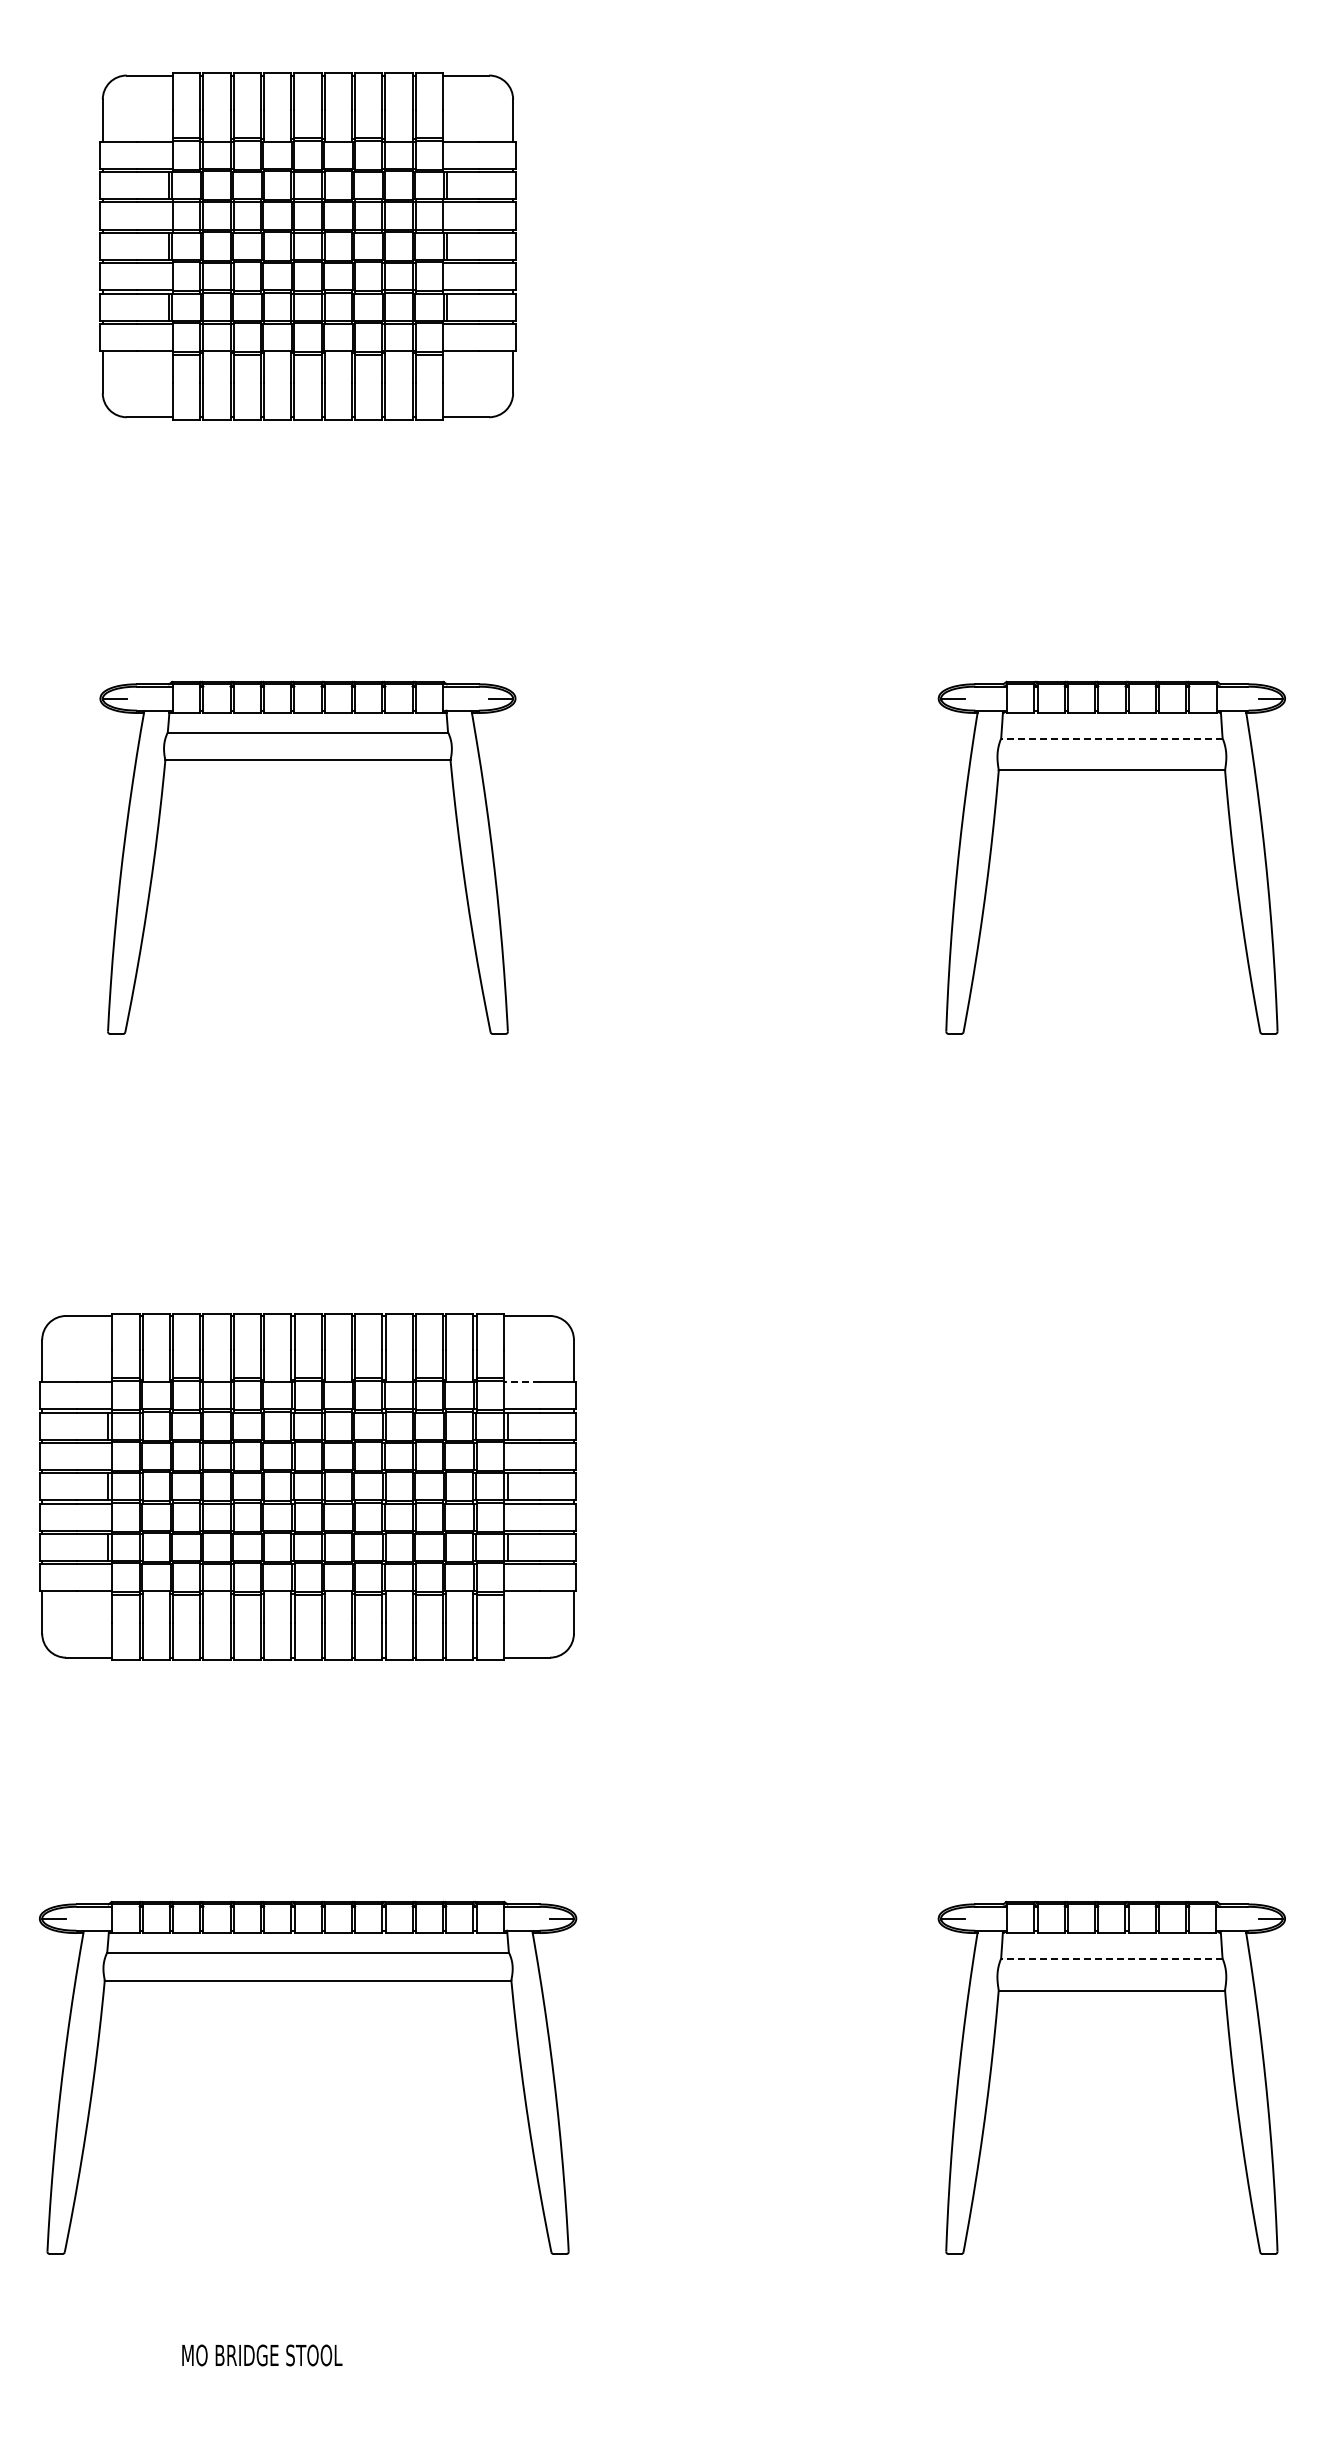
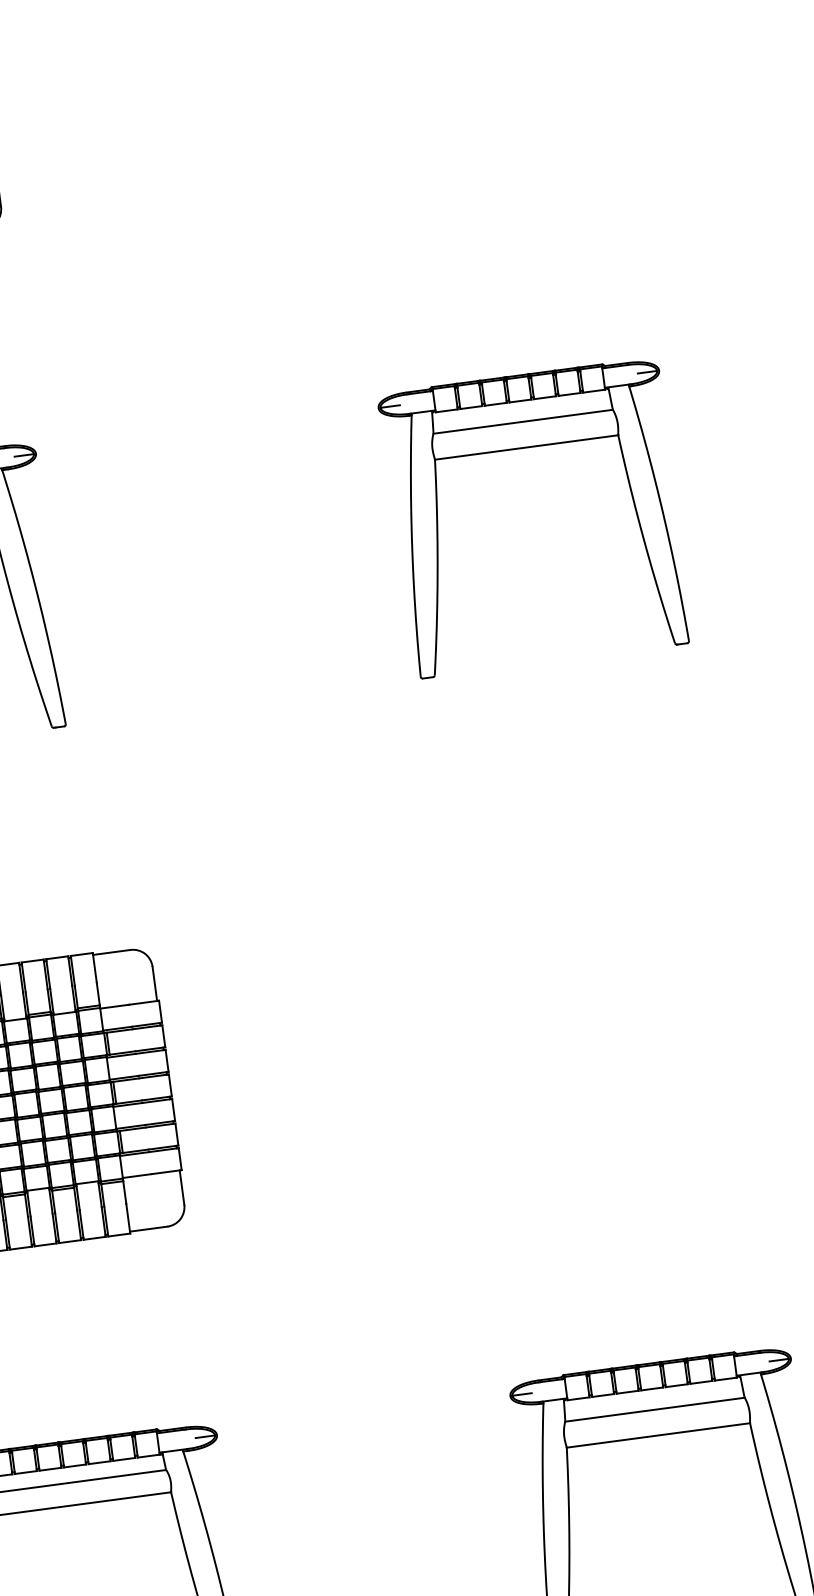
line: (1111, 738) -> (522, 421), dashed -> solid
line: (521, 1382) -> (114, 1006), dashed -> solid
line: (1111, 1958) -> (654, 1409), dashed -> solid

